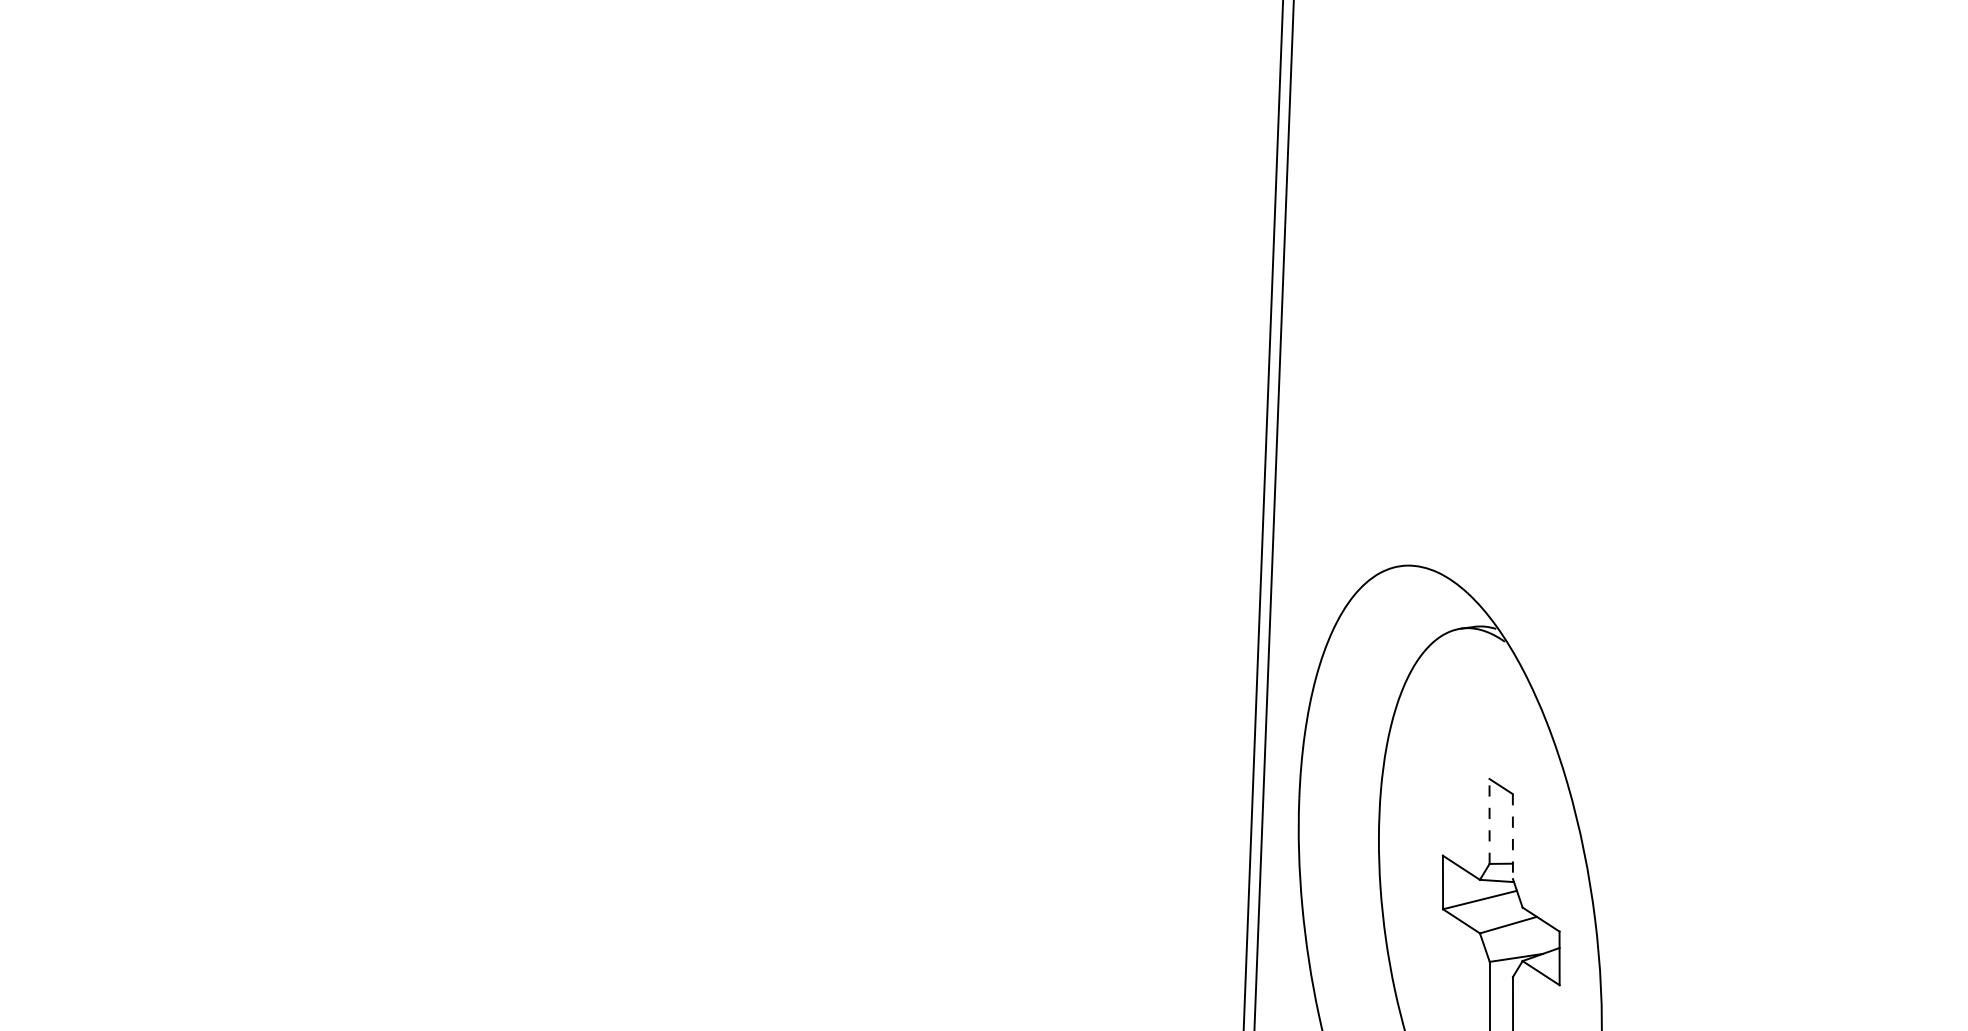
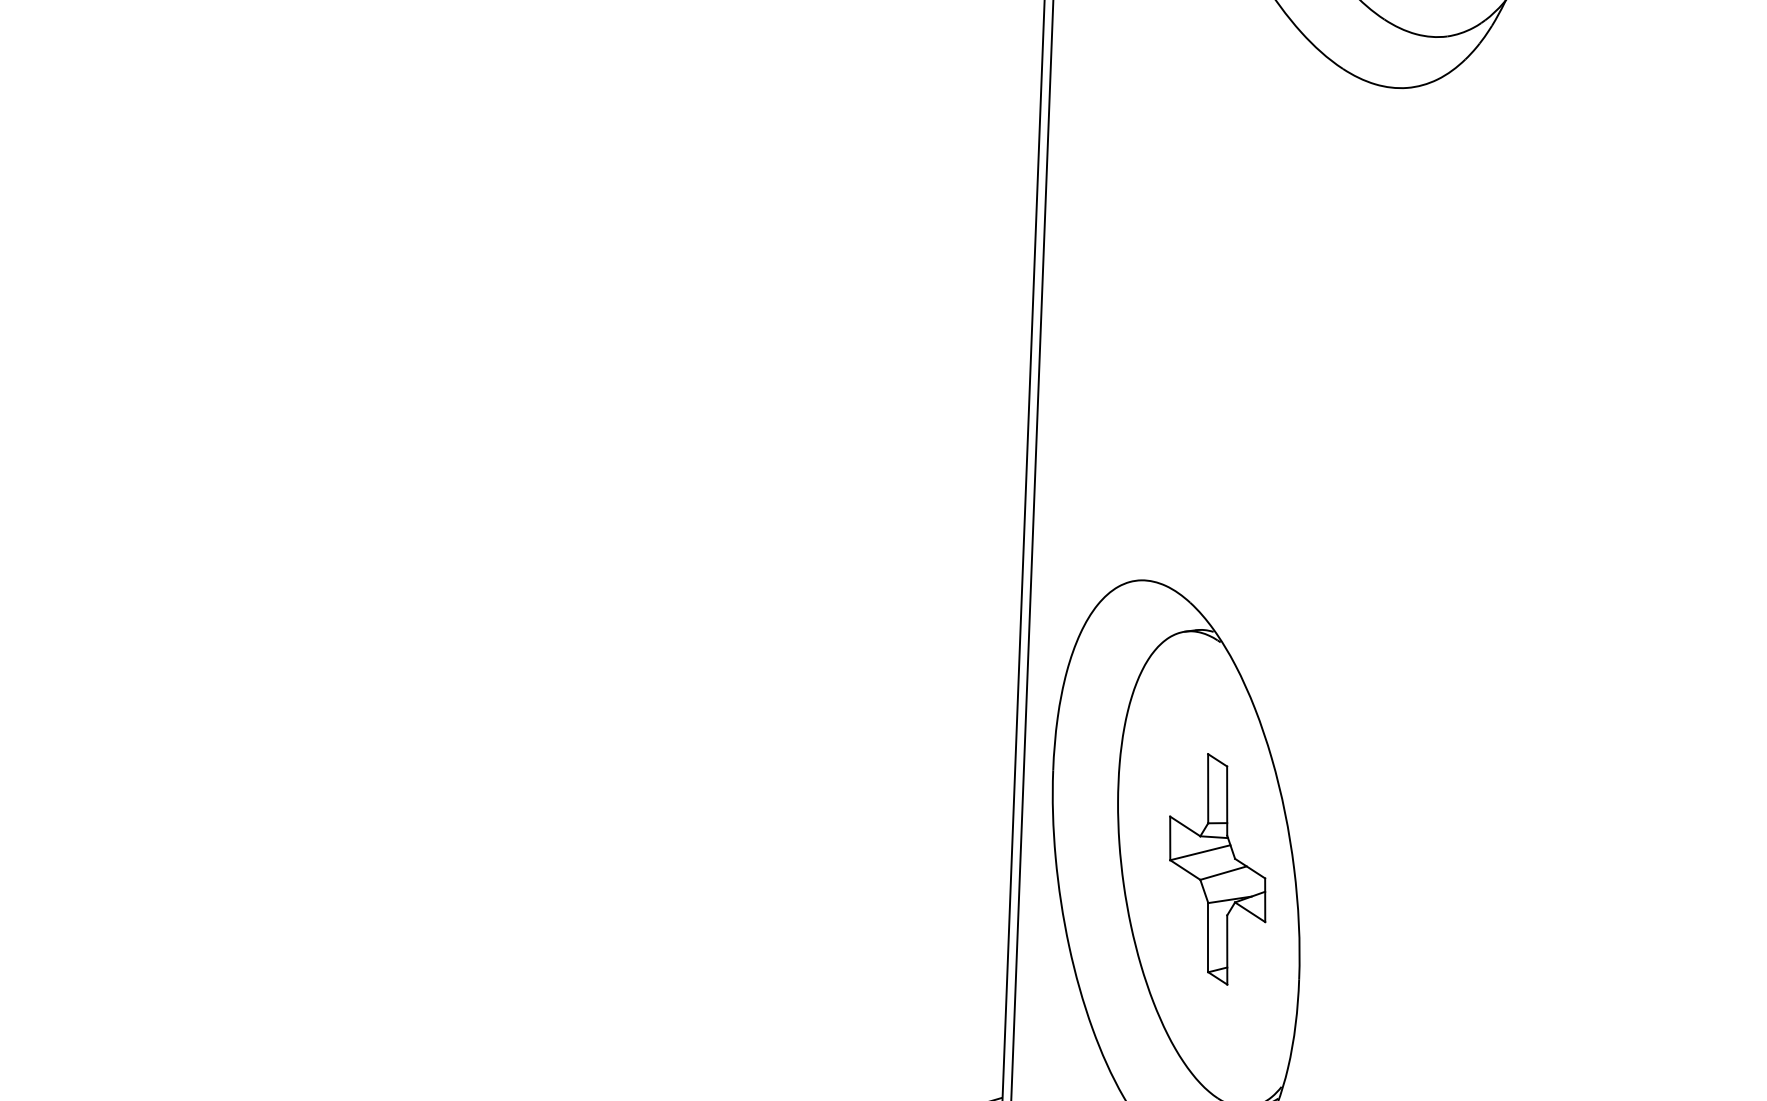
line: (1489, 821) -> (1208, 788), dashed -> solid
line: (1513, 837) -> (1227, 801), dashed -> solid

